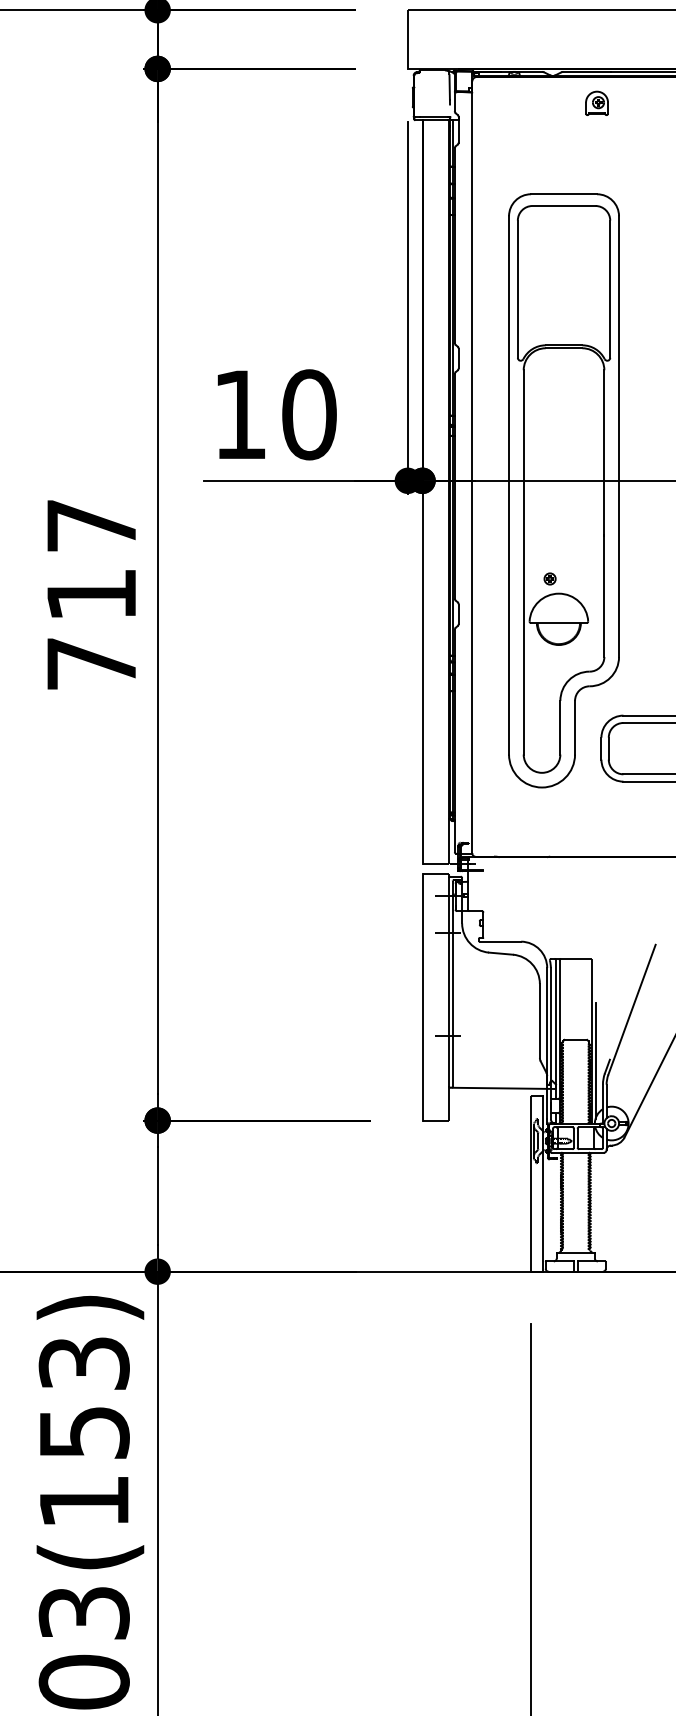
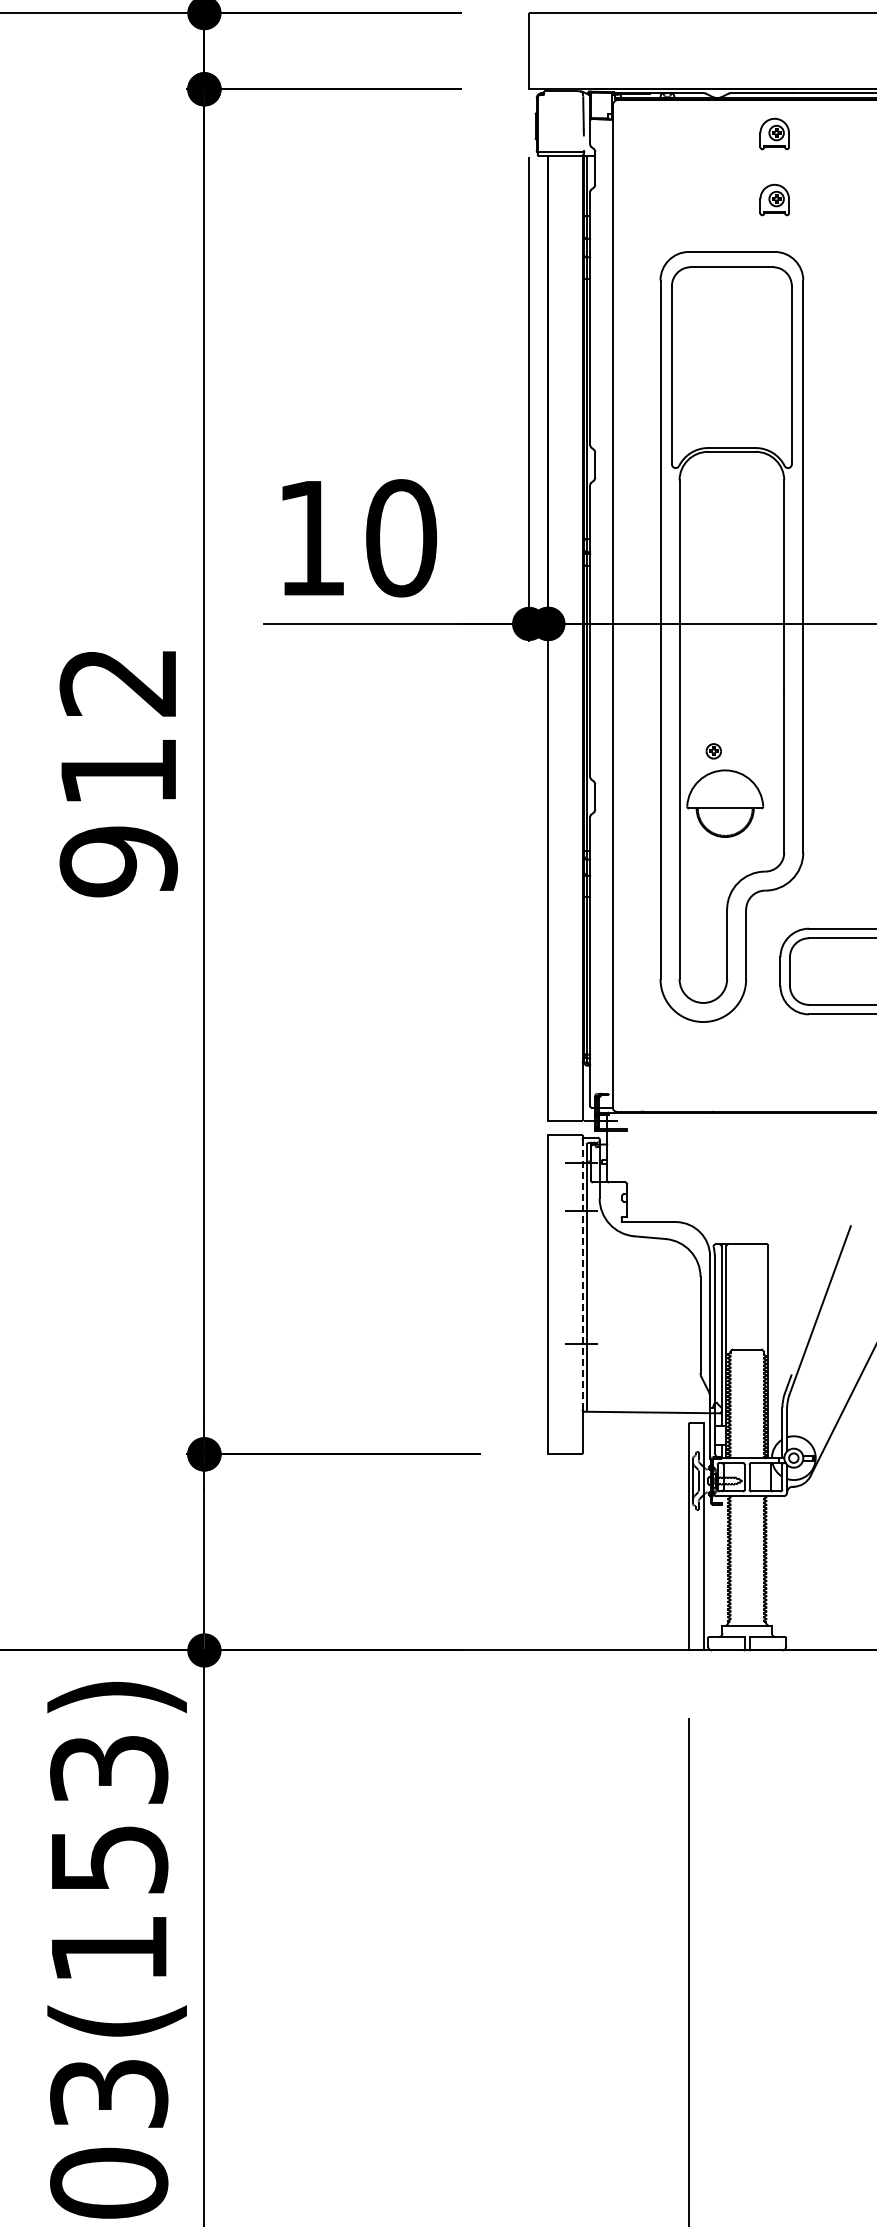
part: (596, 153) -> (774, 199), added
text: (91, 596) -> (118, 773), 717 -> 912
line: (448, 982) -> (582, 1274), solid -> dashed
line: (595, 1060) -> (772, 1376), removed

